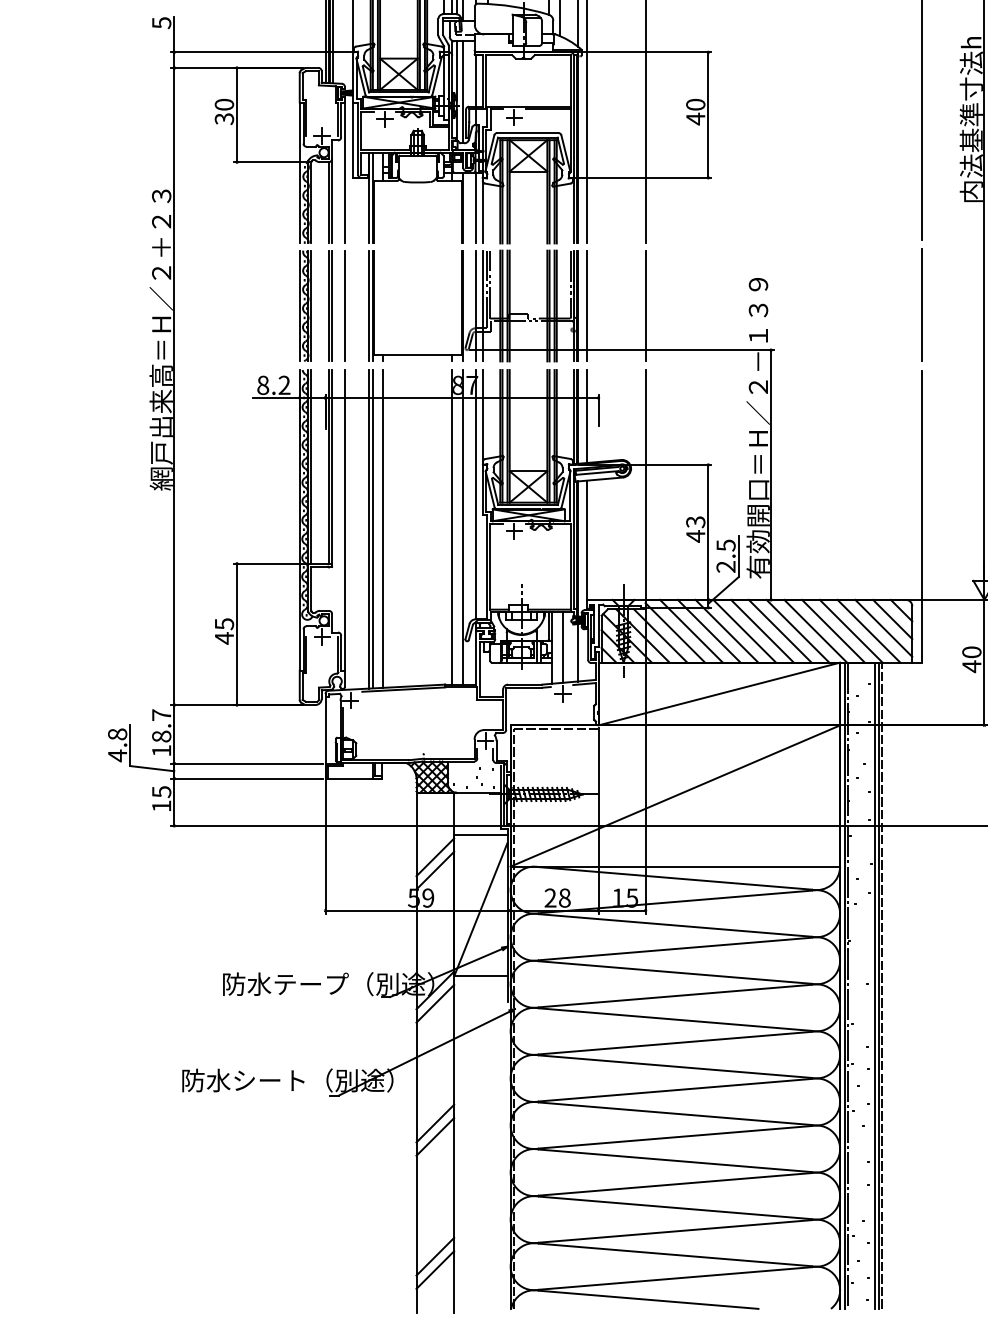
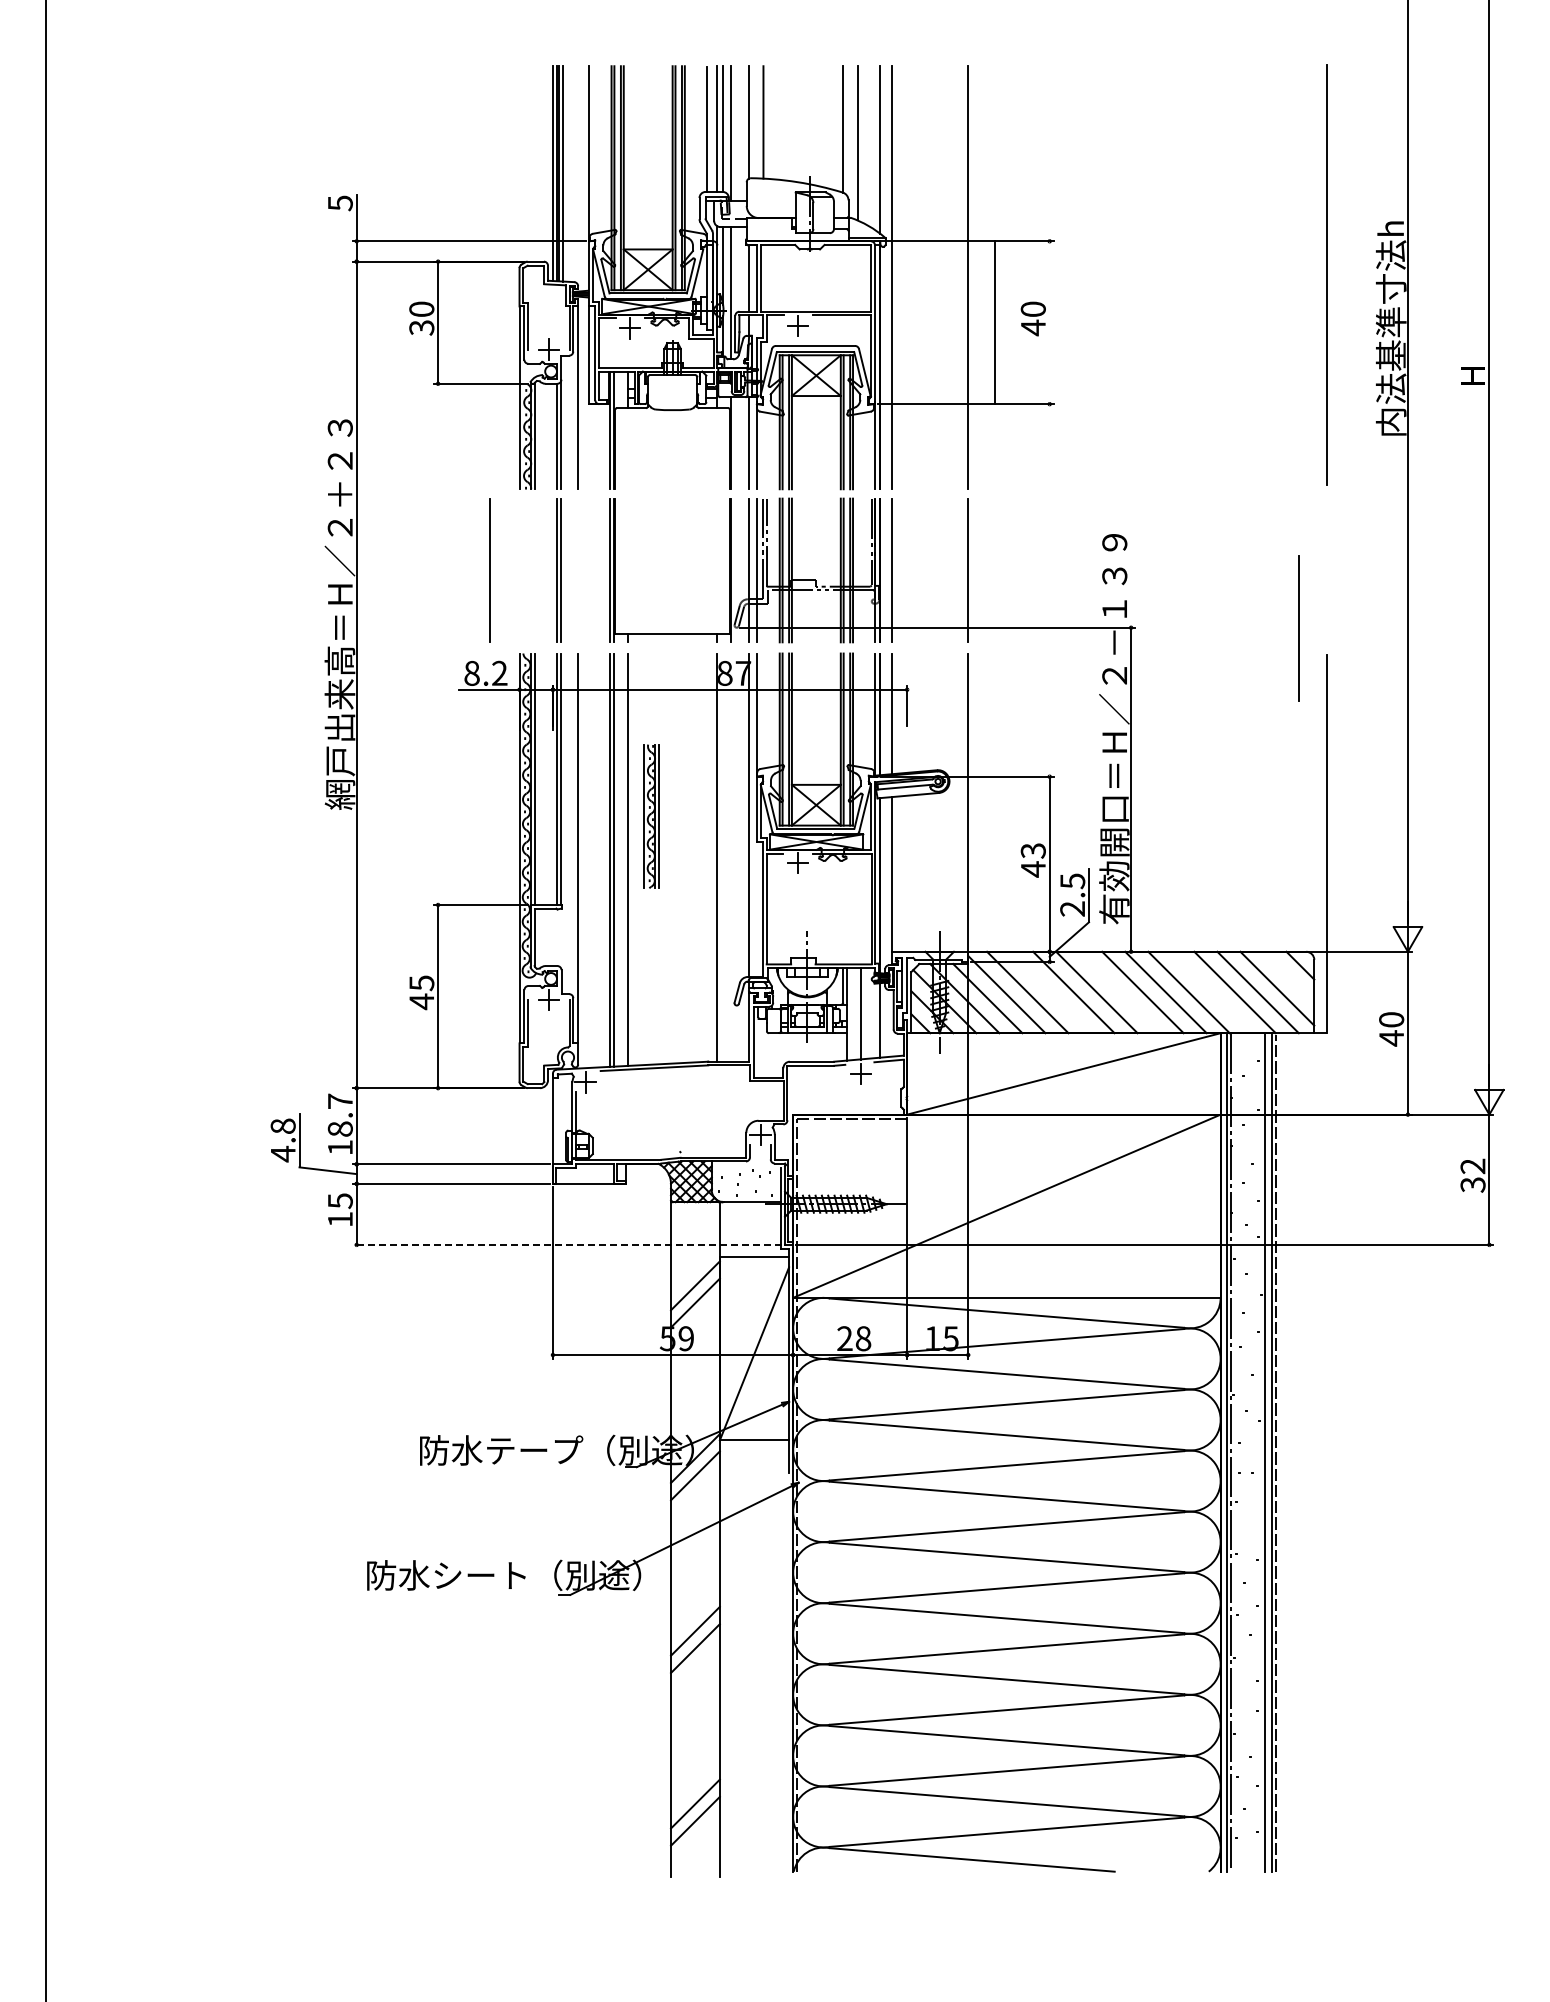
line: (708, 114) -> (994, 322), moved
line: (921, 305) -> (1298, 628), moved
part: (305, 306) -> (651, 816), moved
line: (344, 306) -> (489, 570), moved
line: (463, 527) -> (731, 857), removed
line: (892, 618) -> (1288, 976), removed
line: (708, 631) -> (1050, 992), removed
line: (762, 631) -> (1119, 992), removed
line: (833, 631) -> (1211, 992), removed
line: (336, 825) -> (567, 1244), solid -> dashed

